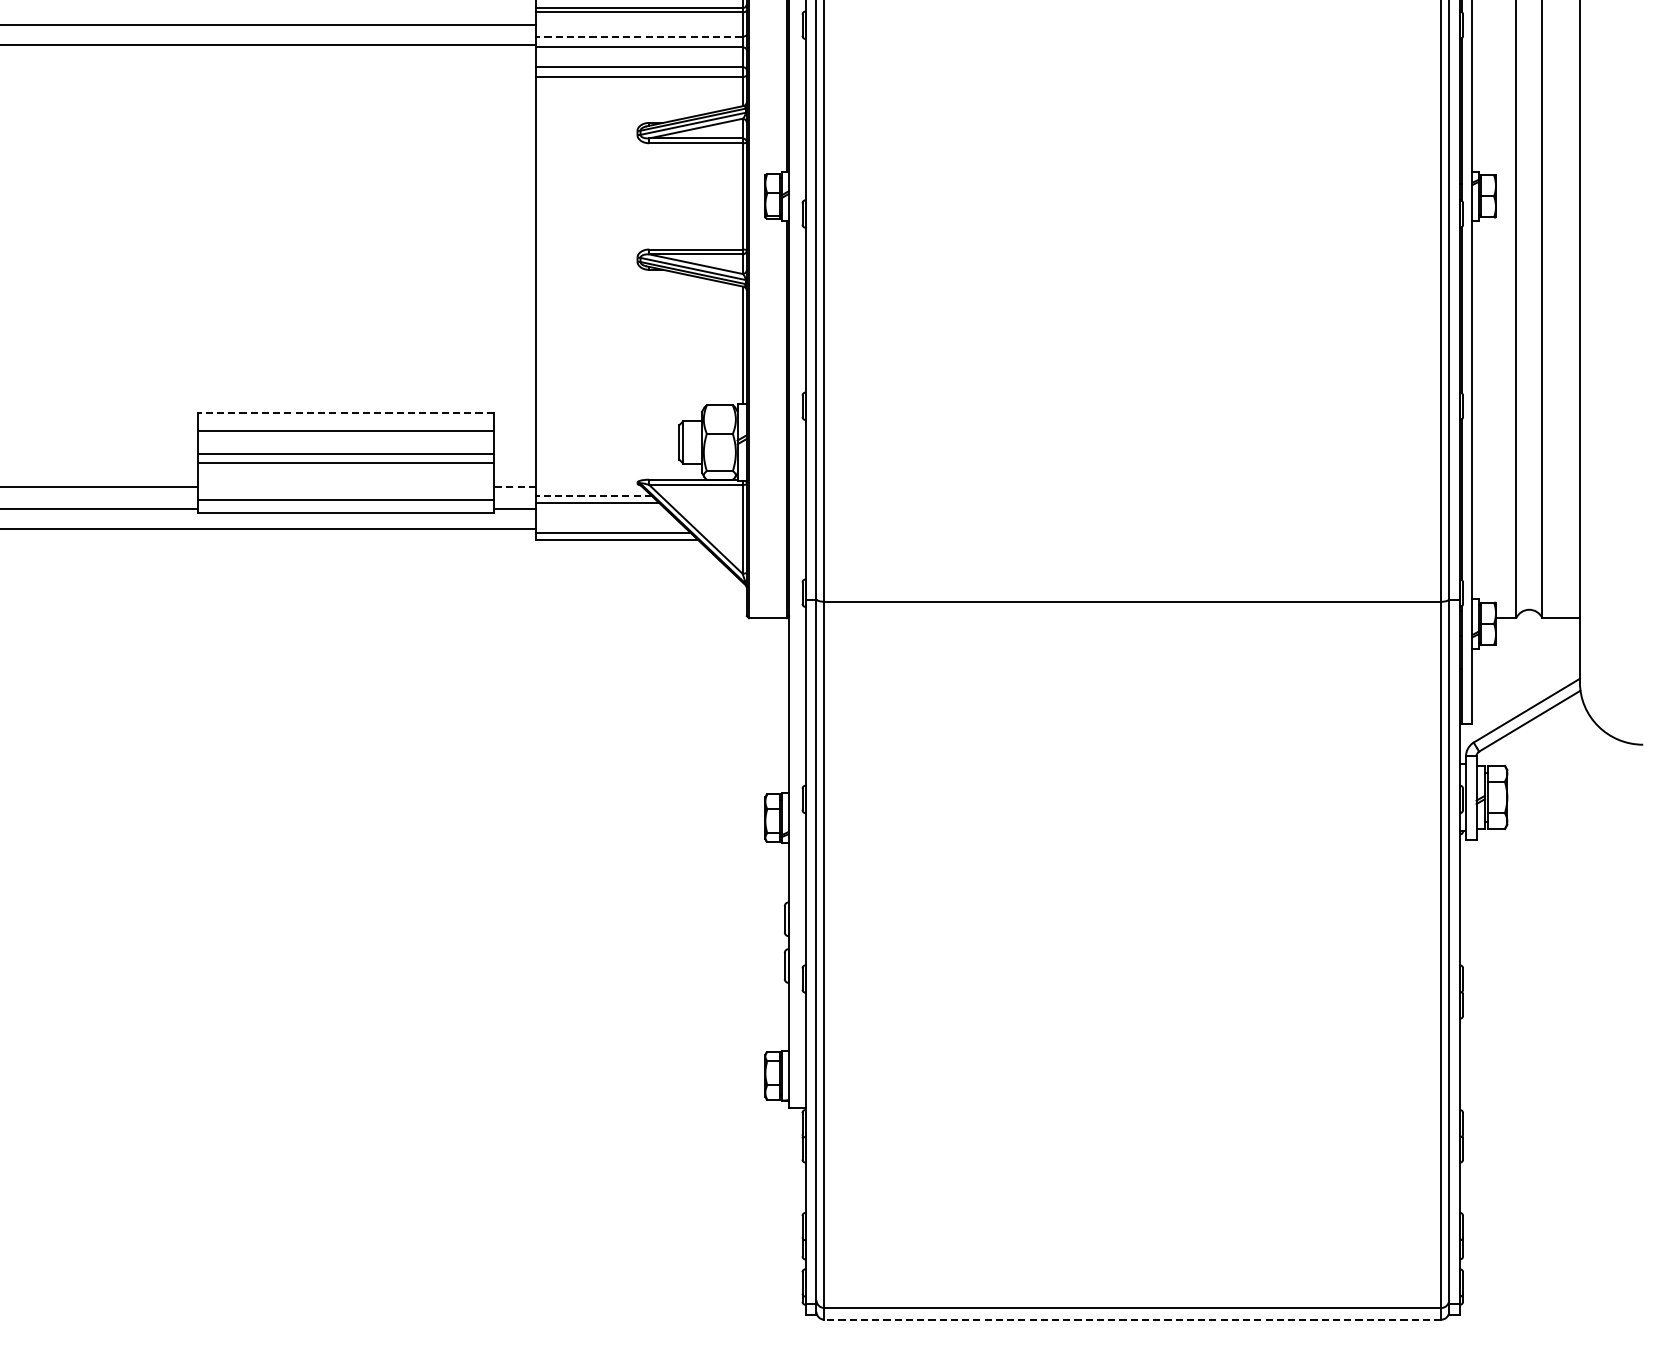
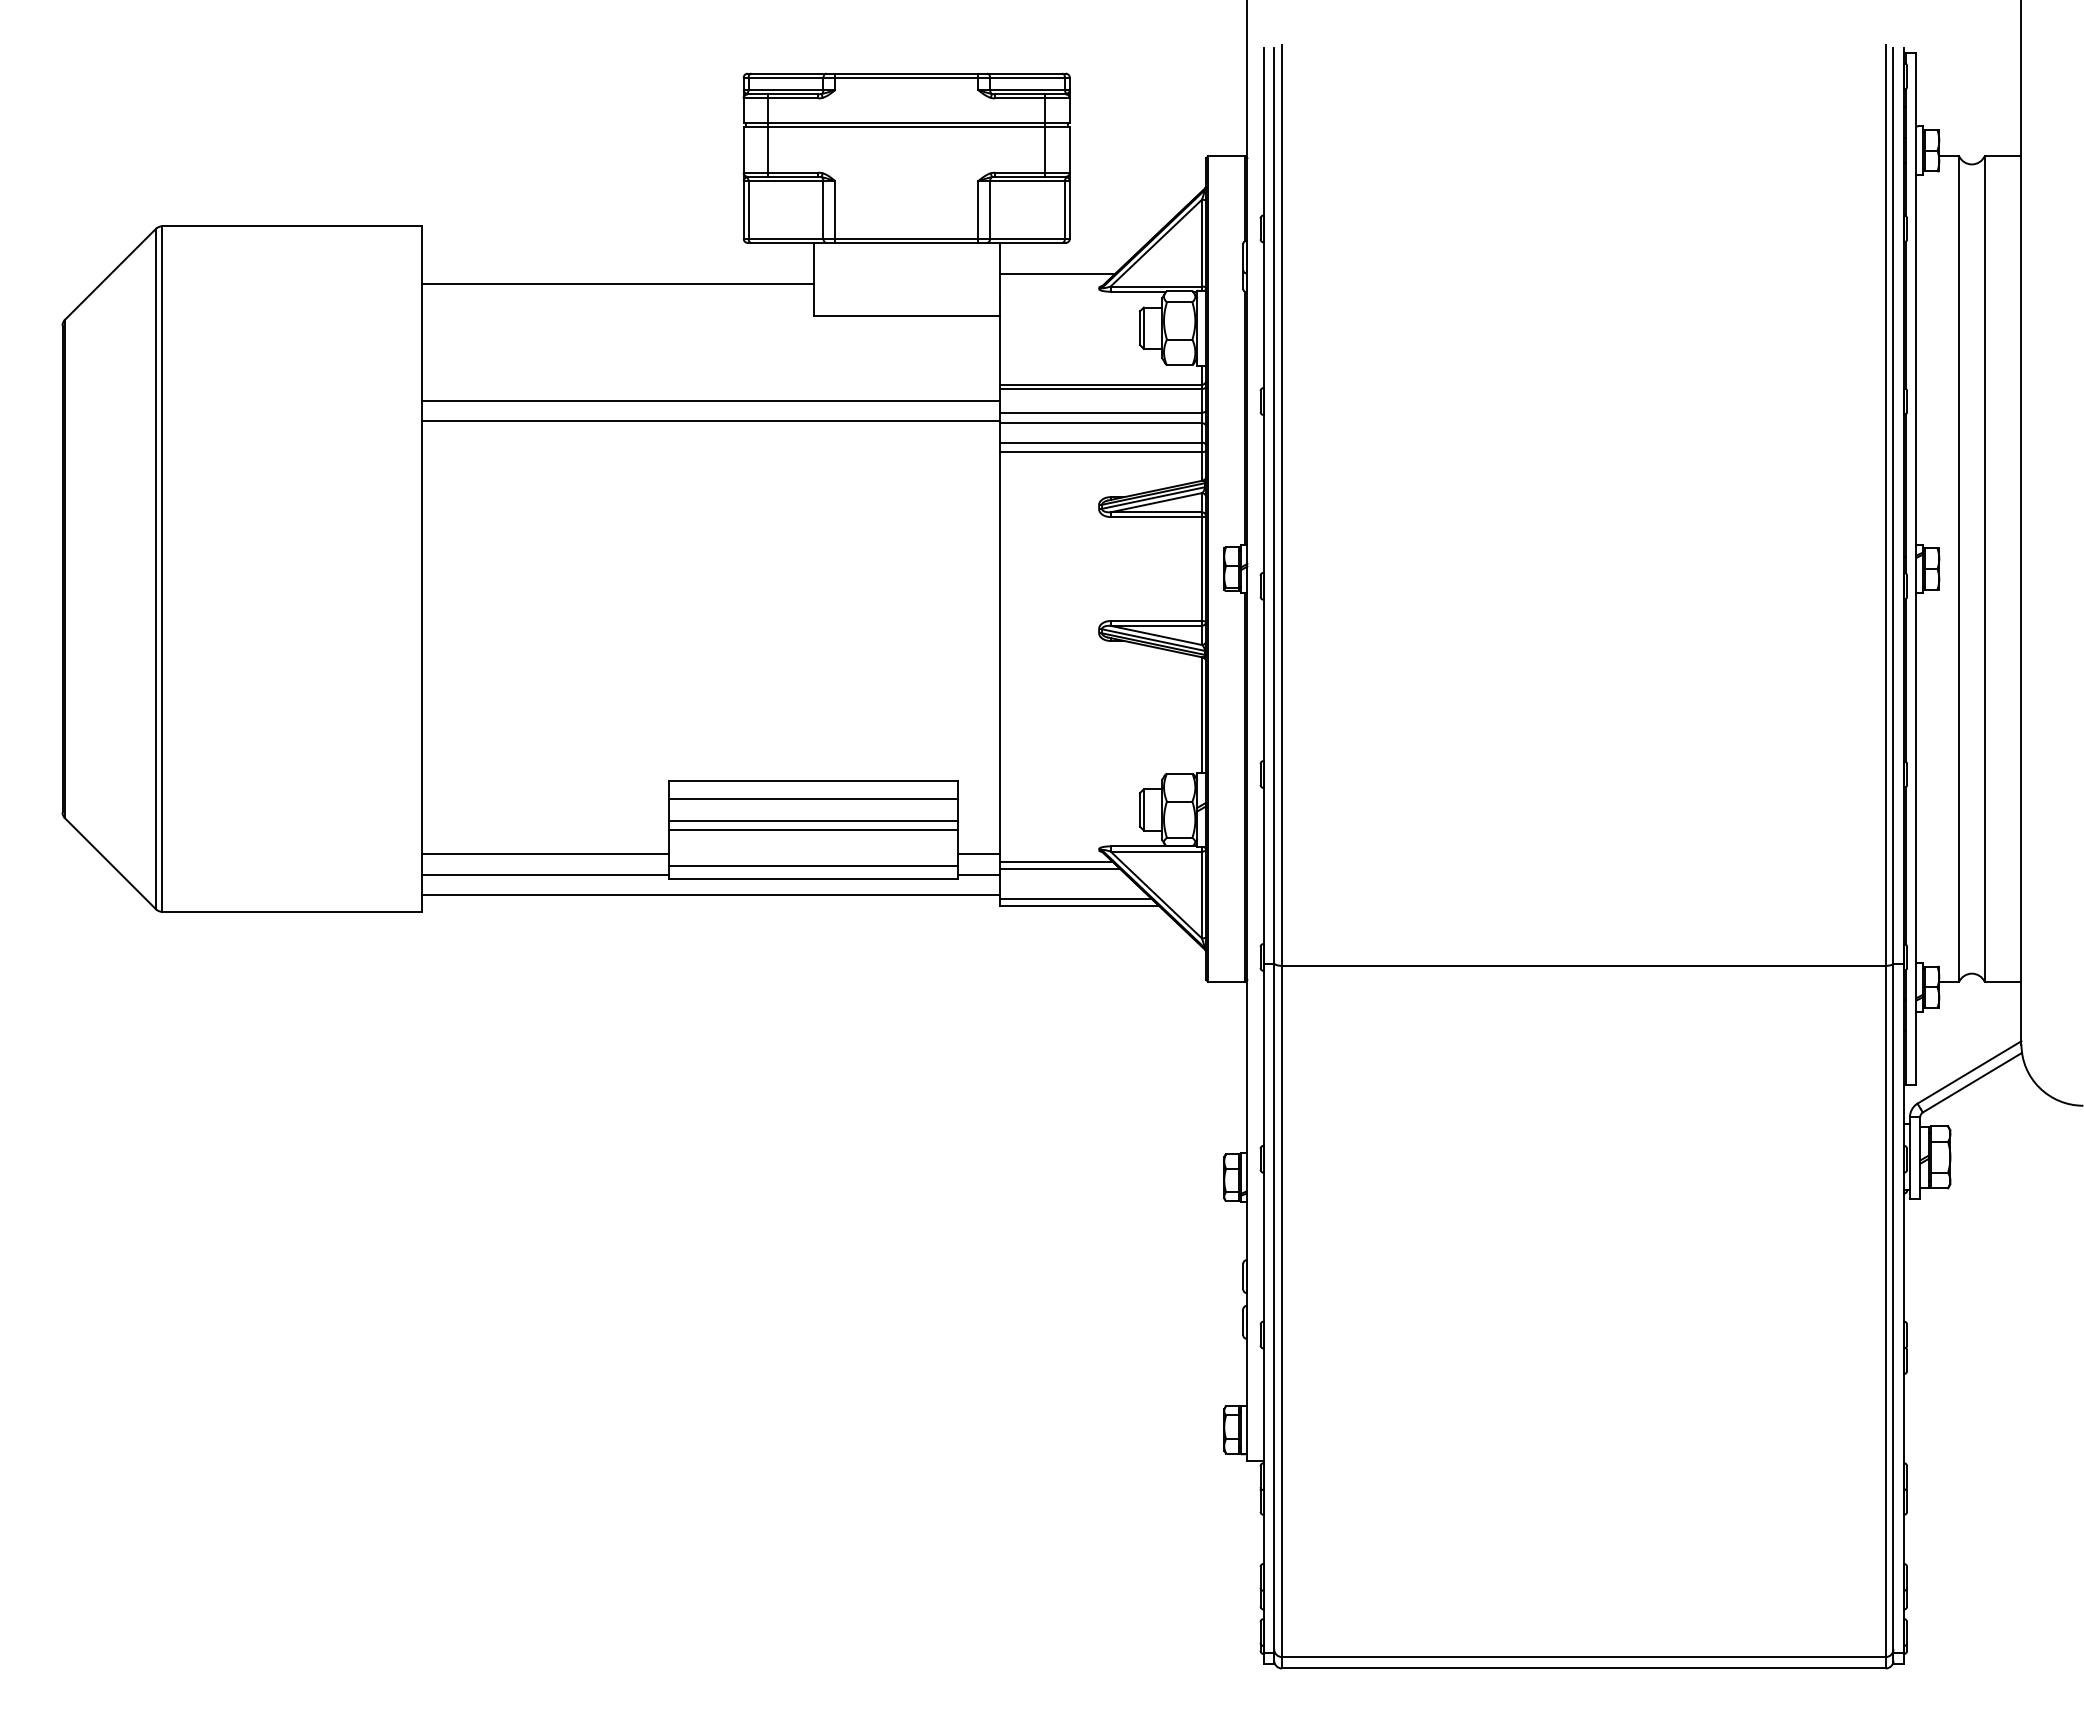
line: (638, 36) -> (1100, 412), dashed -> solid
line: (345, 413) -> (813, 781), dashed -> solid
line: (515, 487) -> (979, 853), dashed -> solid
line: (594, 496) -> (1056, 862), dashed -> solid
line: (1132, 1319) -> (1583, 1668), dashed -> solid

